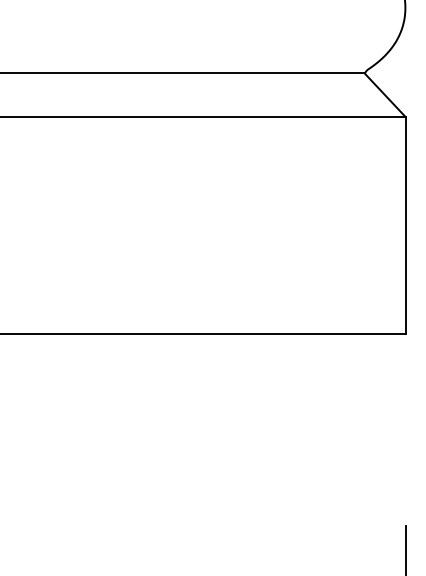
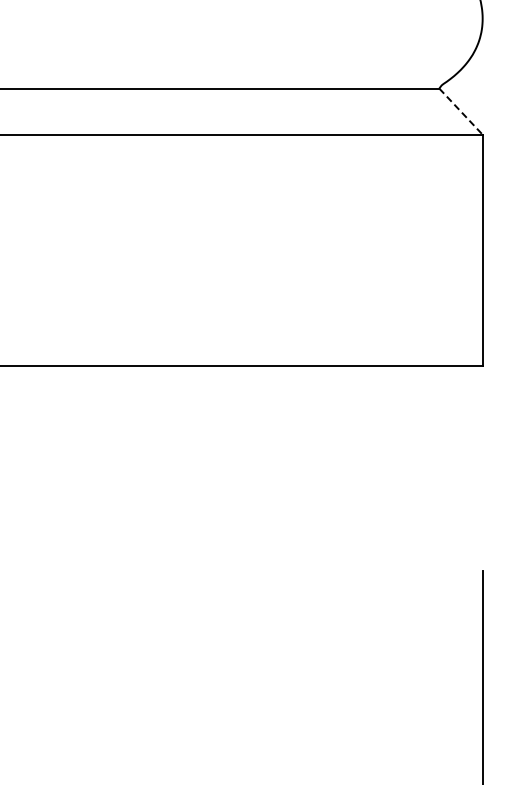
line: (385, 94) -> (461, 111), solid -> dashed

